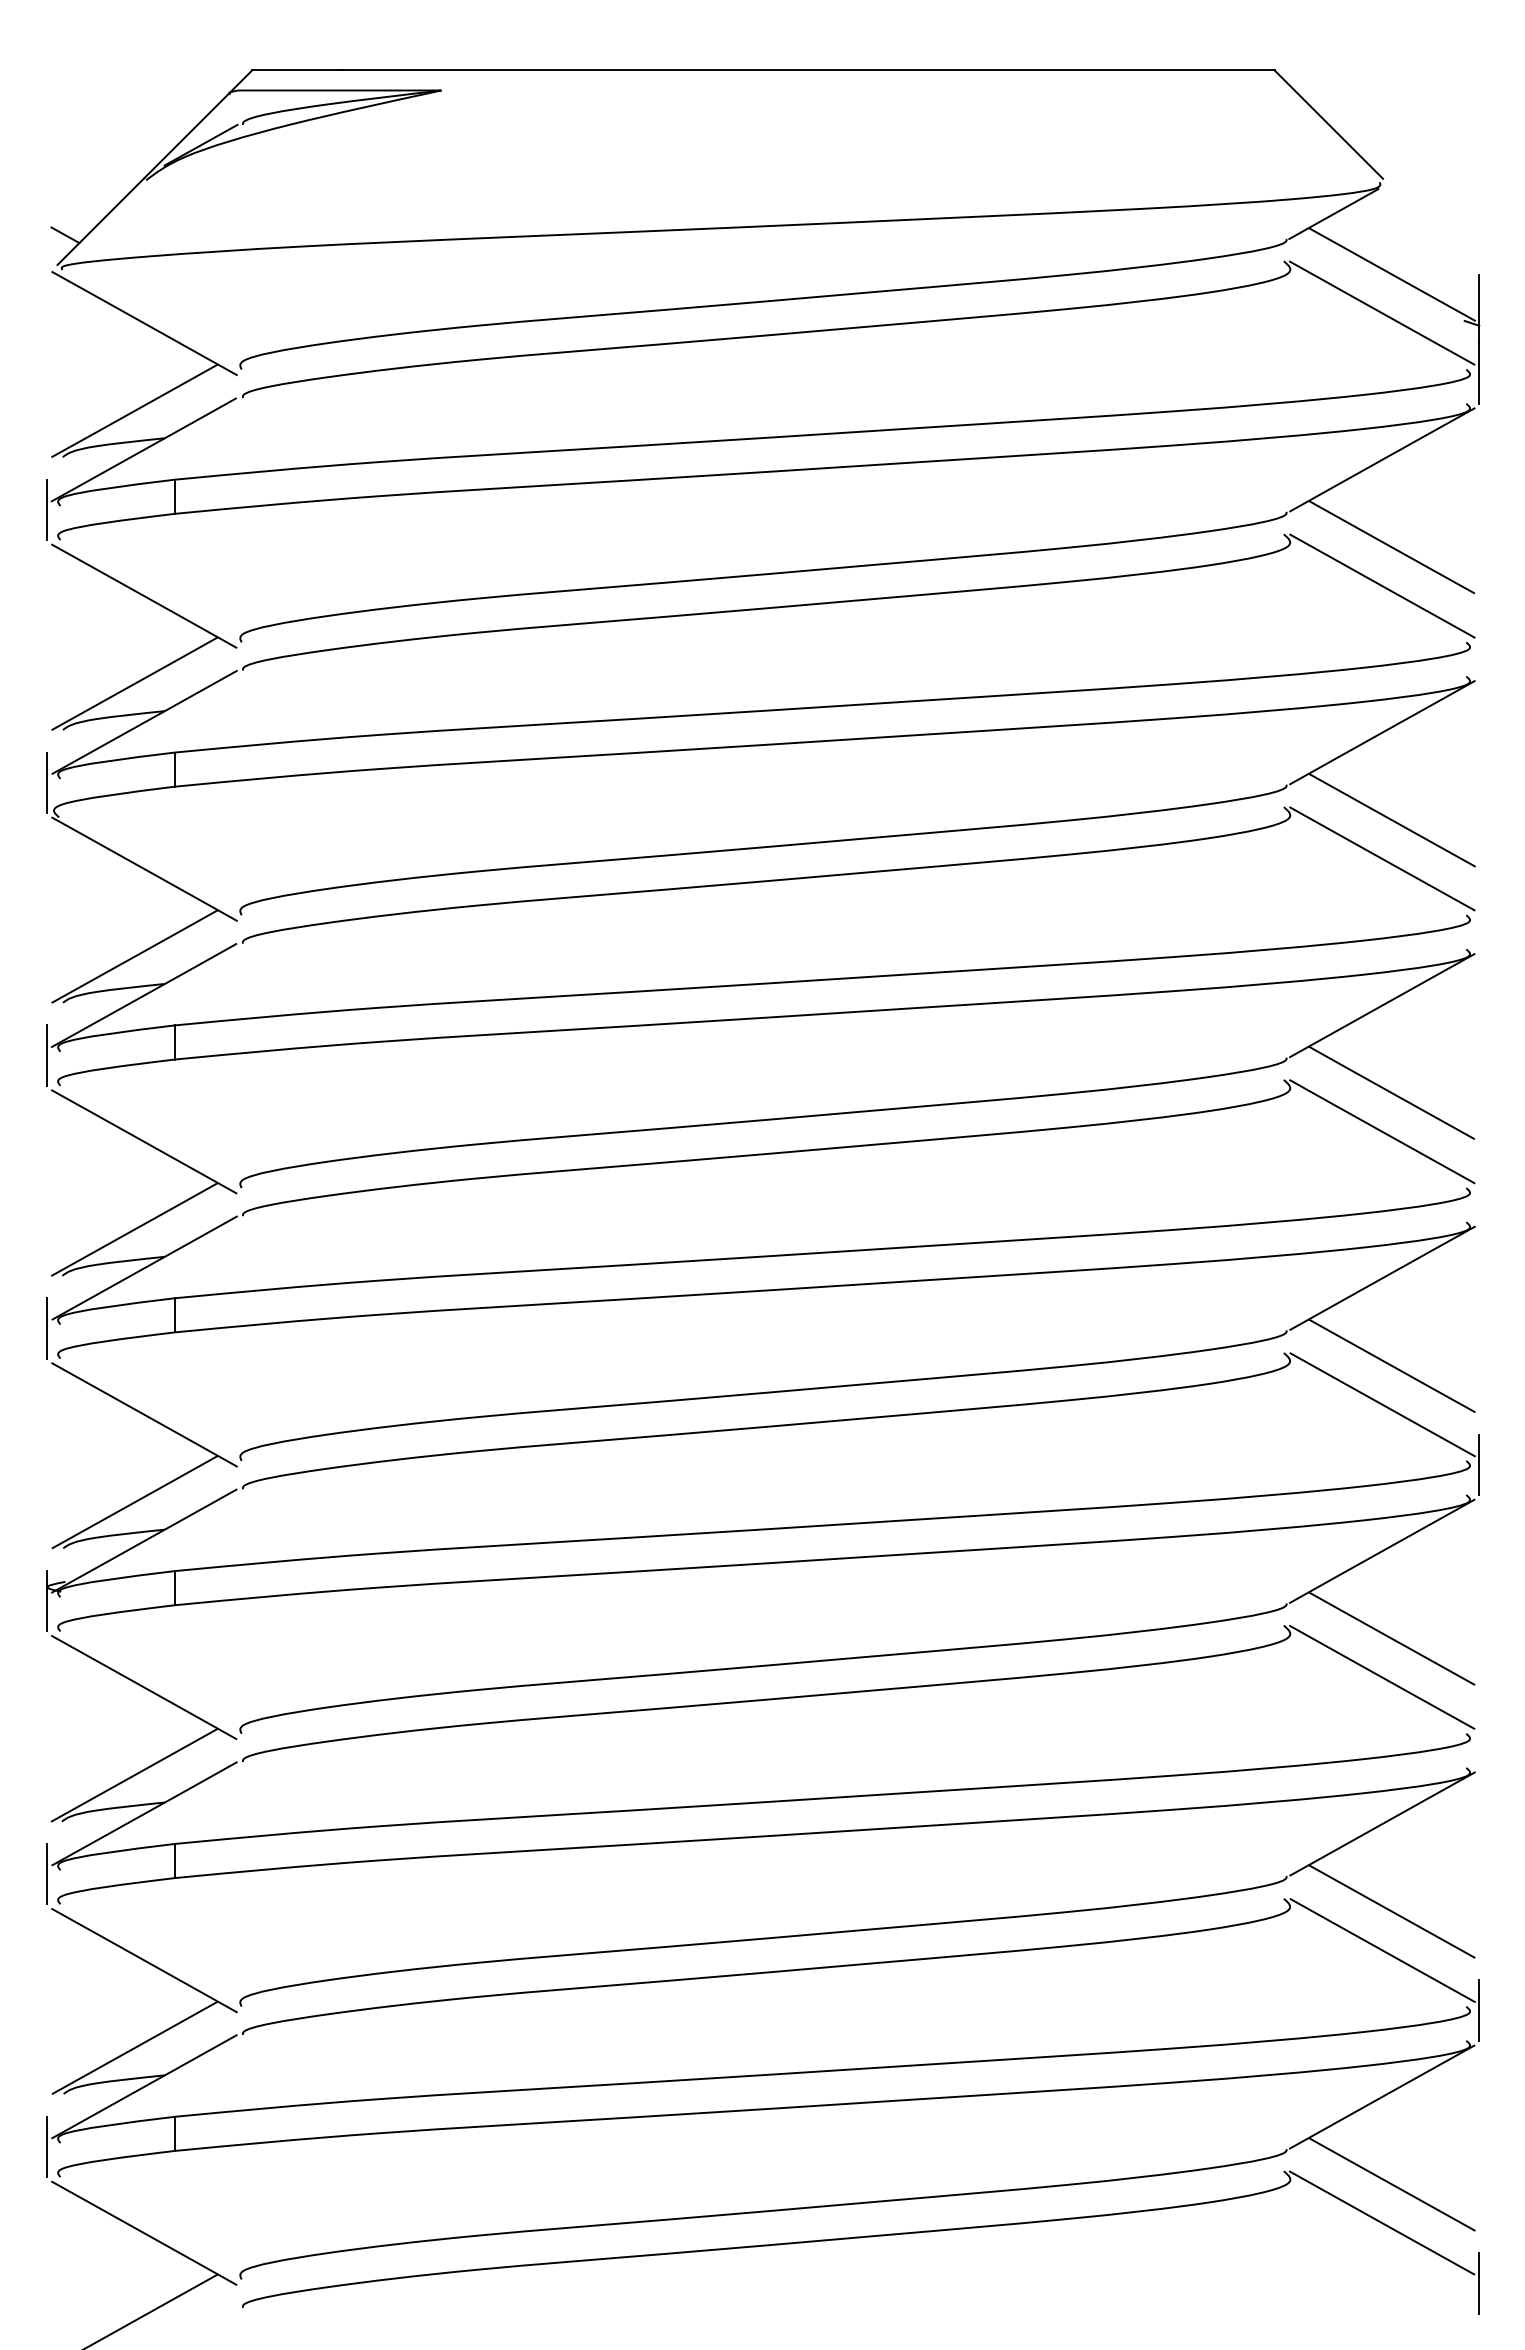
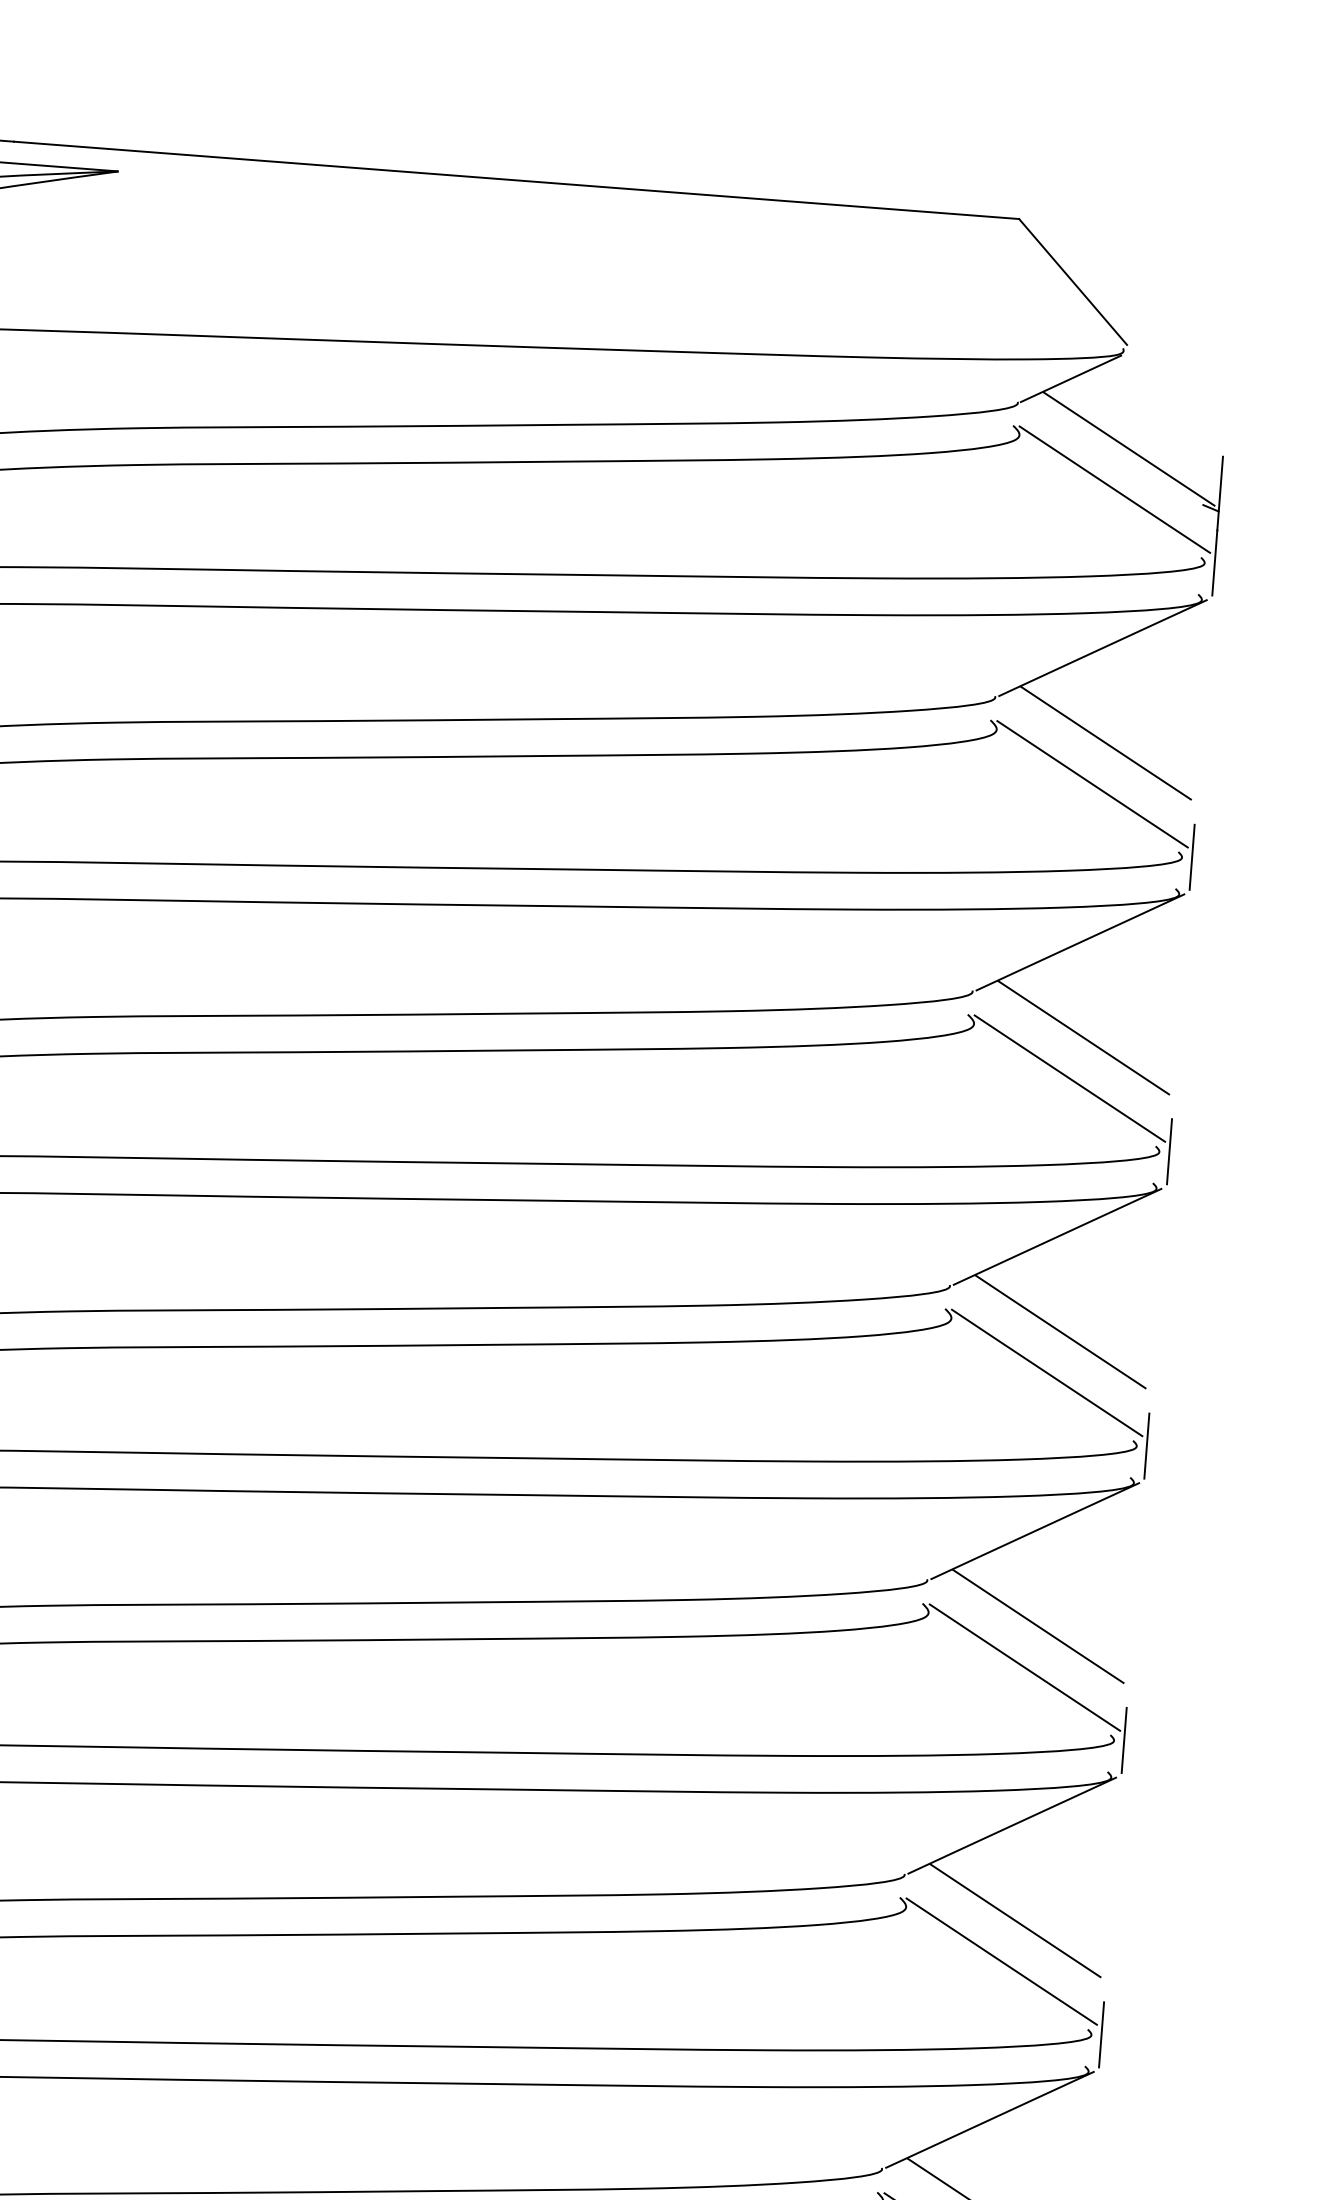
line: (1479, 646) -> (1192, 857), added
line: (1479, 919) -> (1169, 1152), added
line: (1479, 1191) -> (1147, 1445), added
line: (1479, 1737) -> (1101, 2034), added

